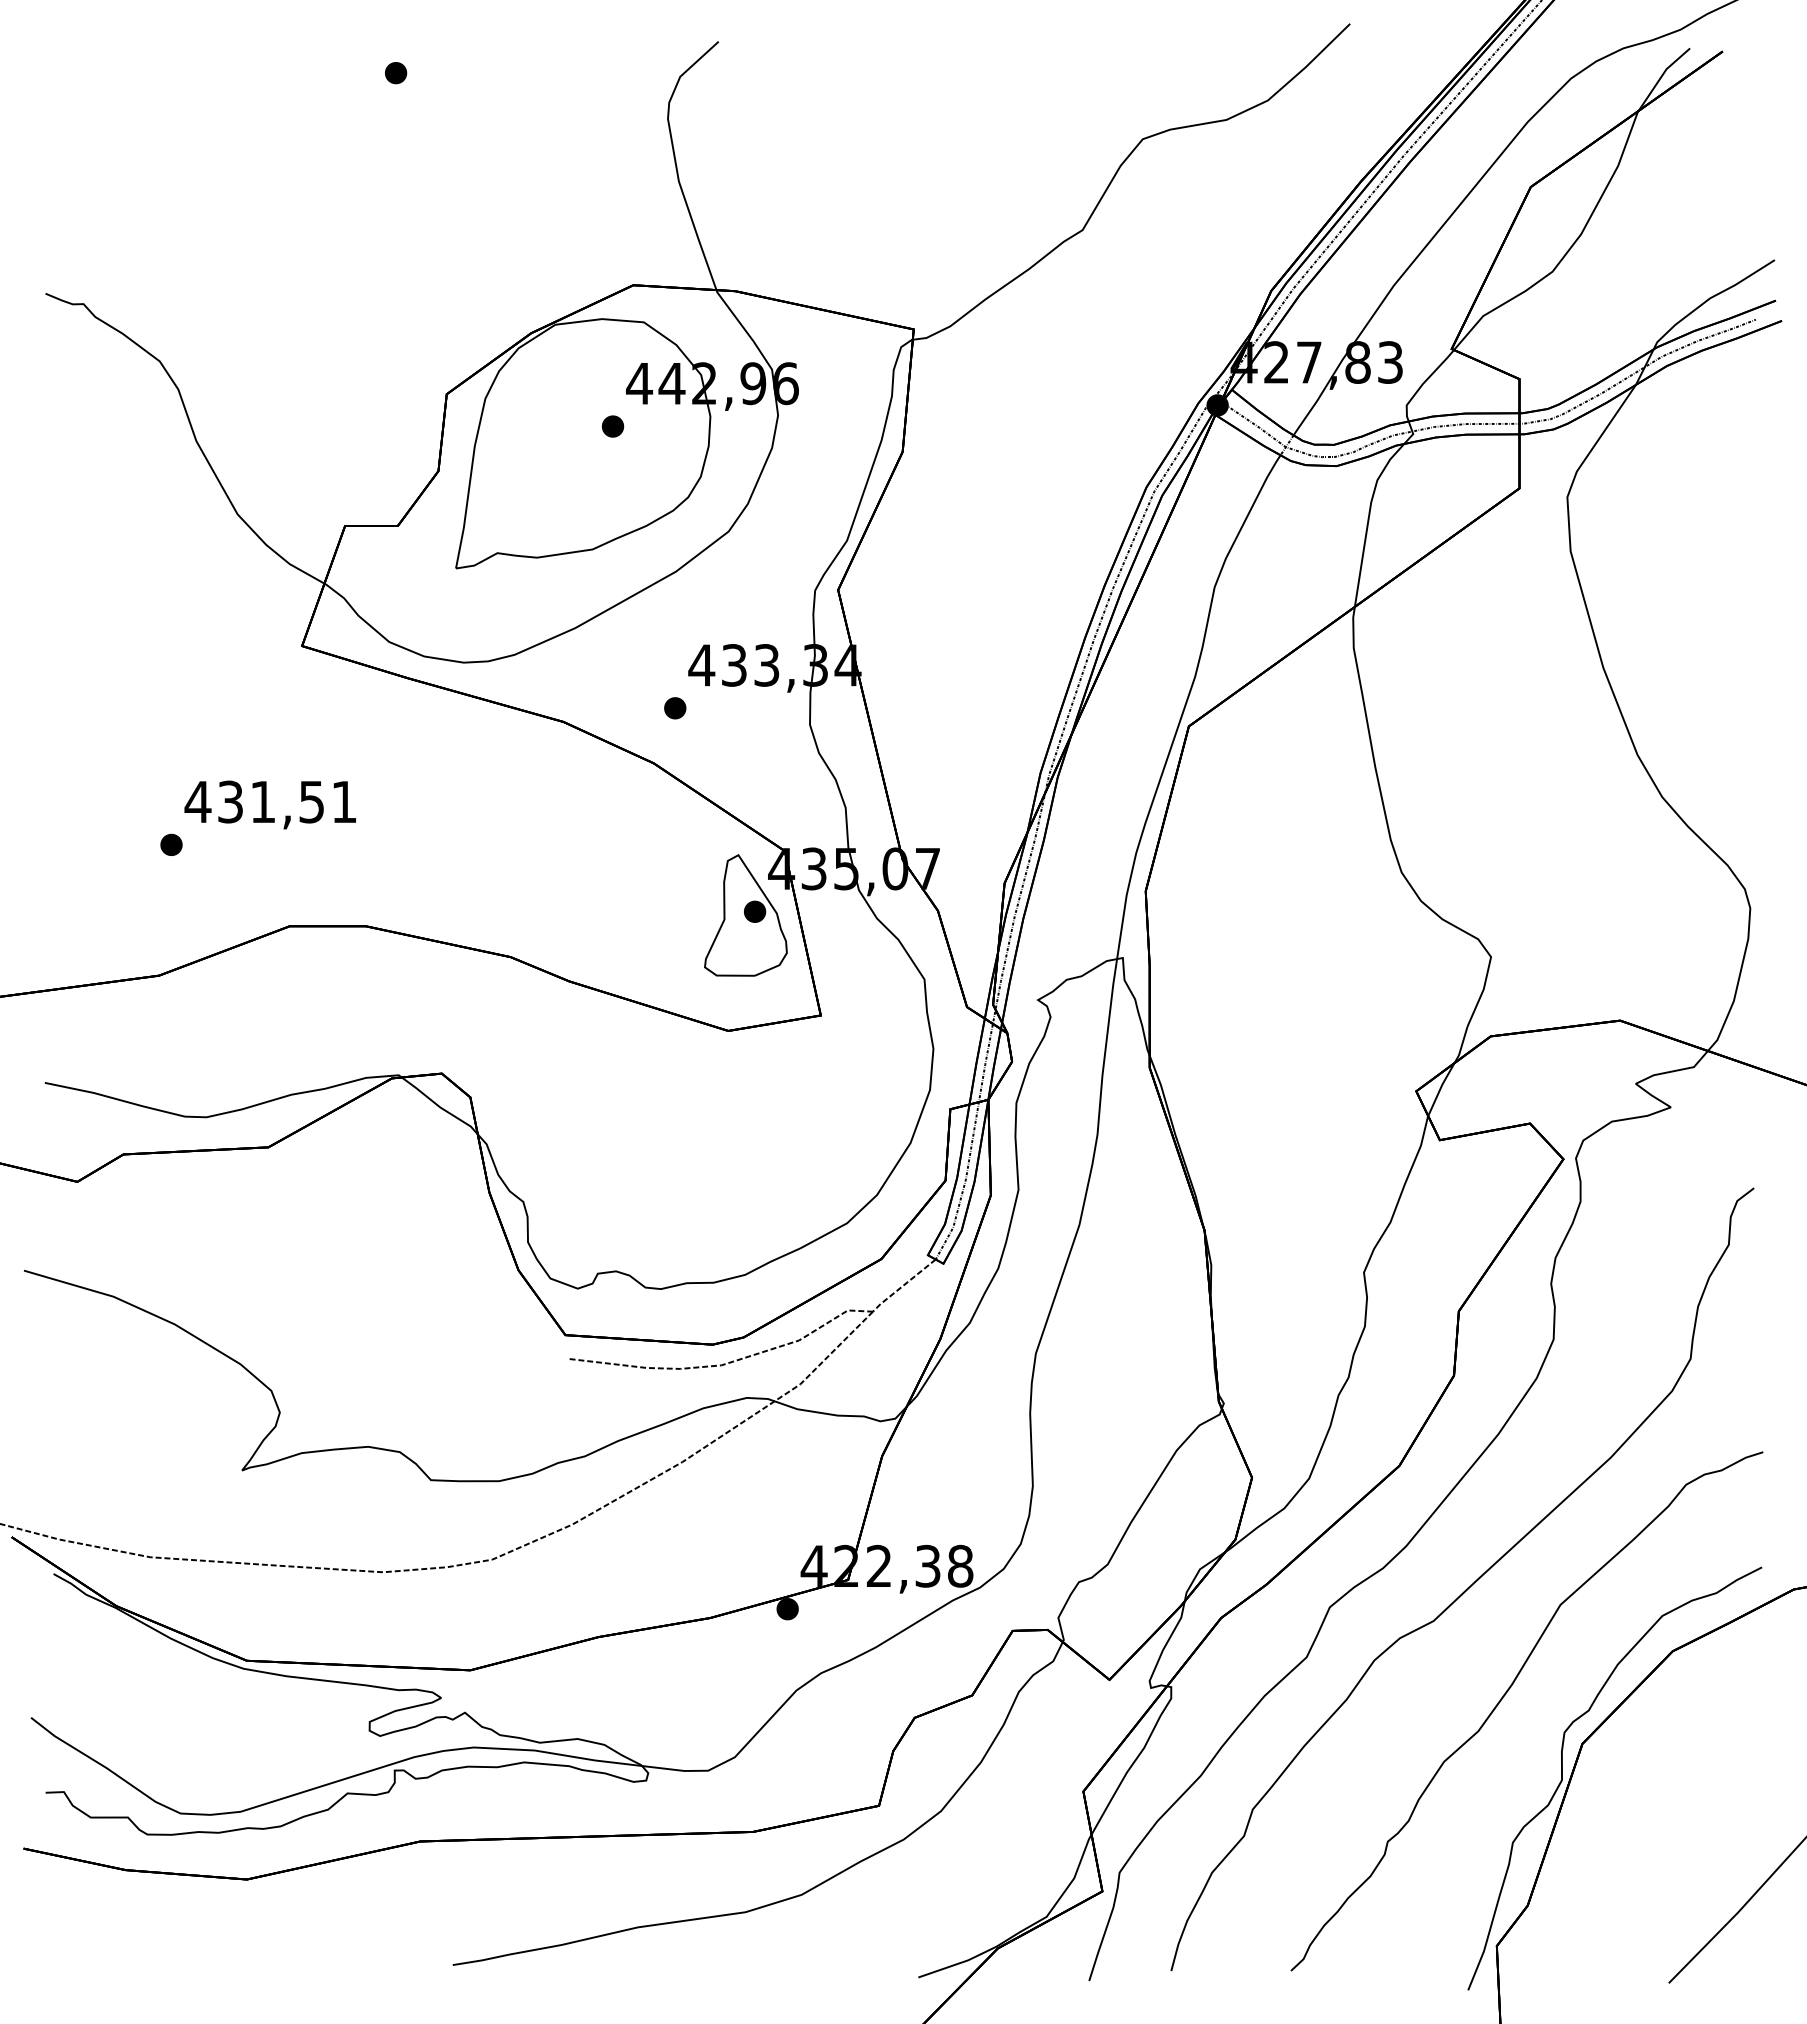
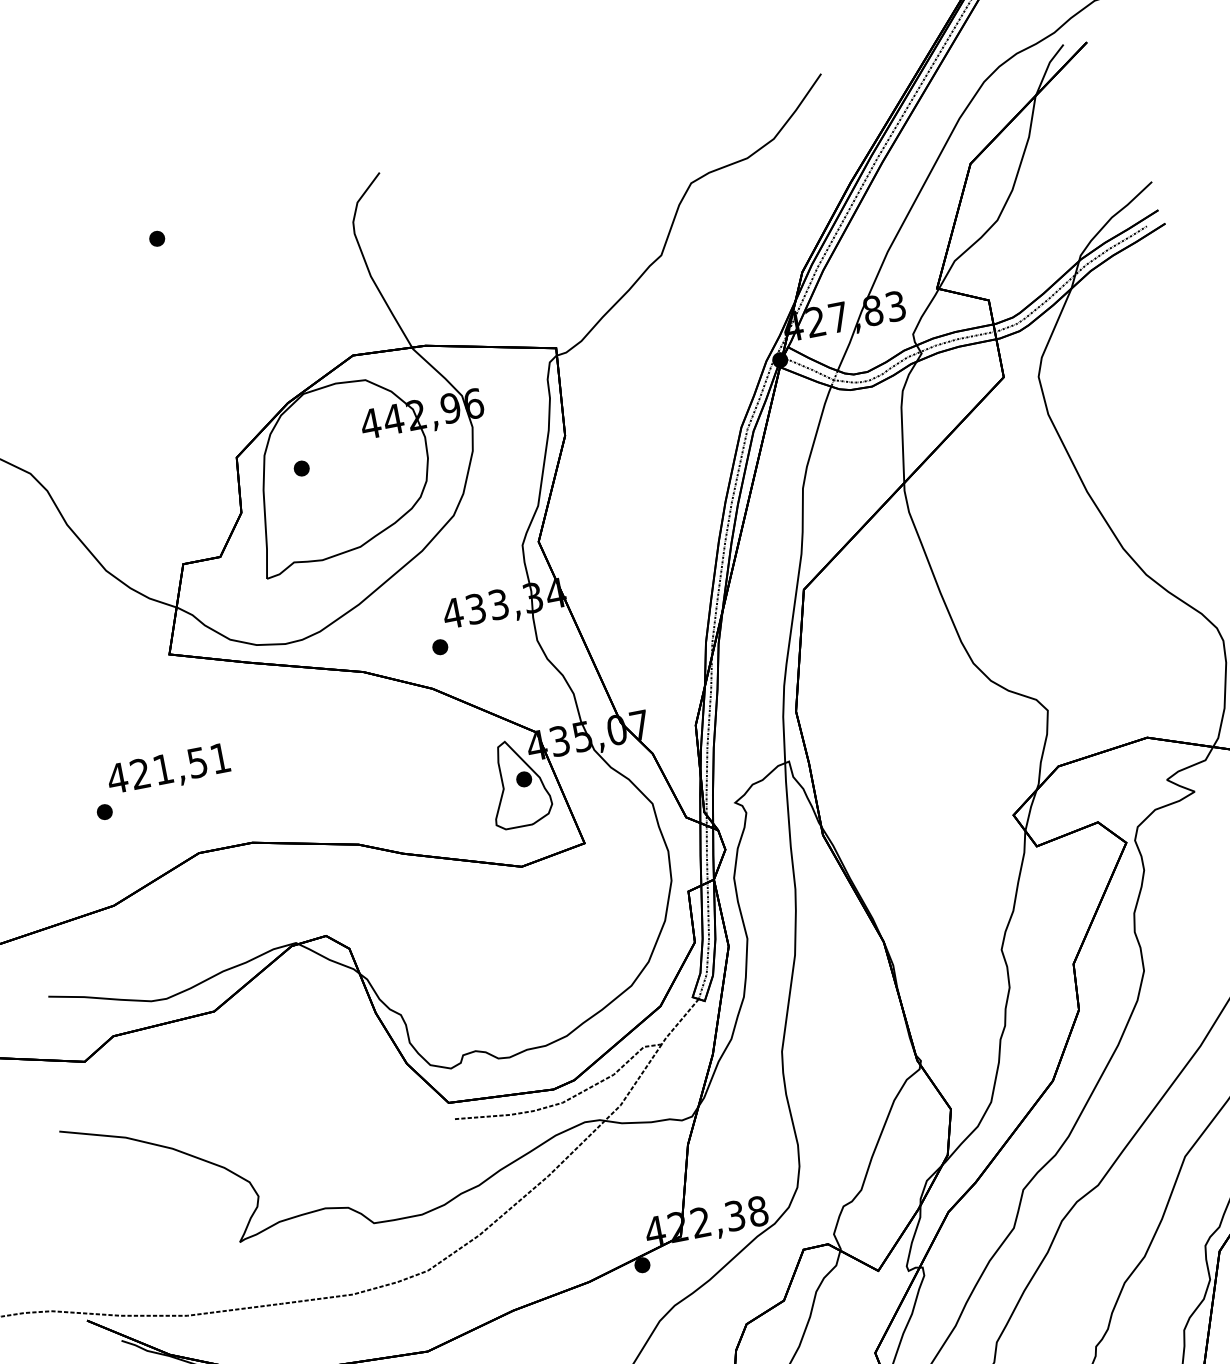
part: (612, 426) -> (301, 468), moved
text: (230, 801) -> (140, 773), 431,51 -> 421,51

